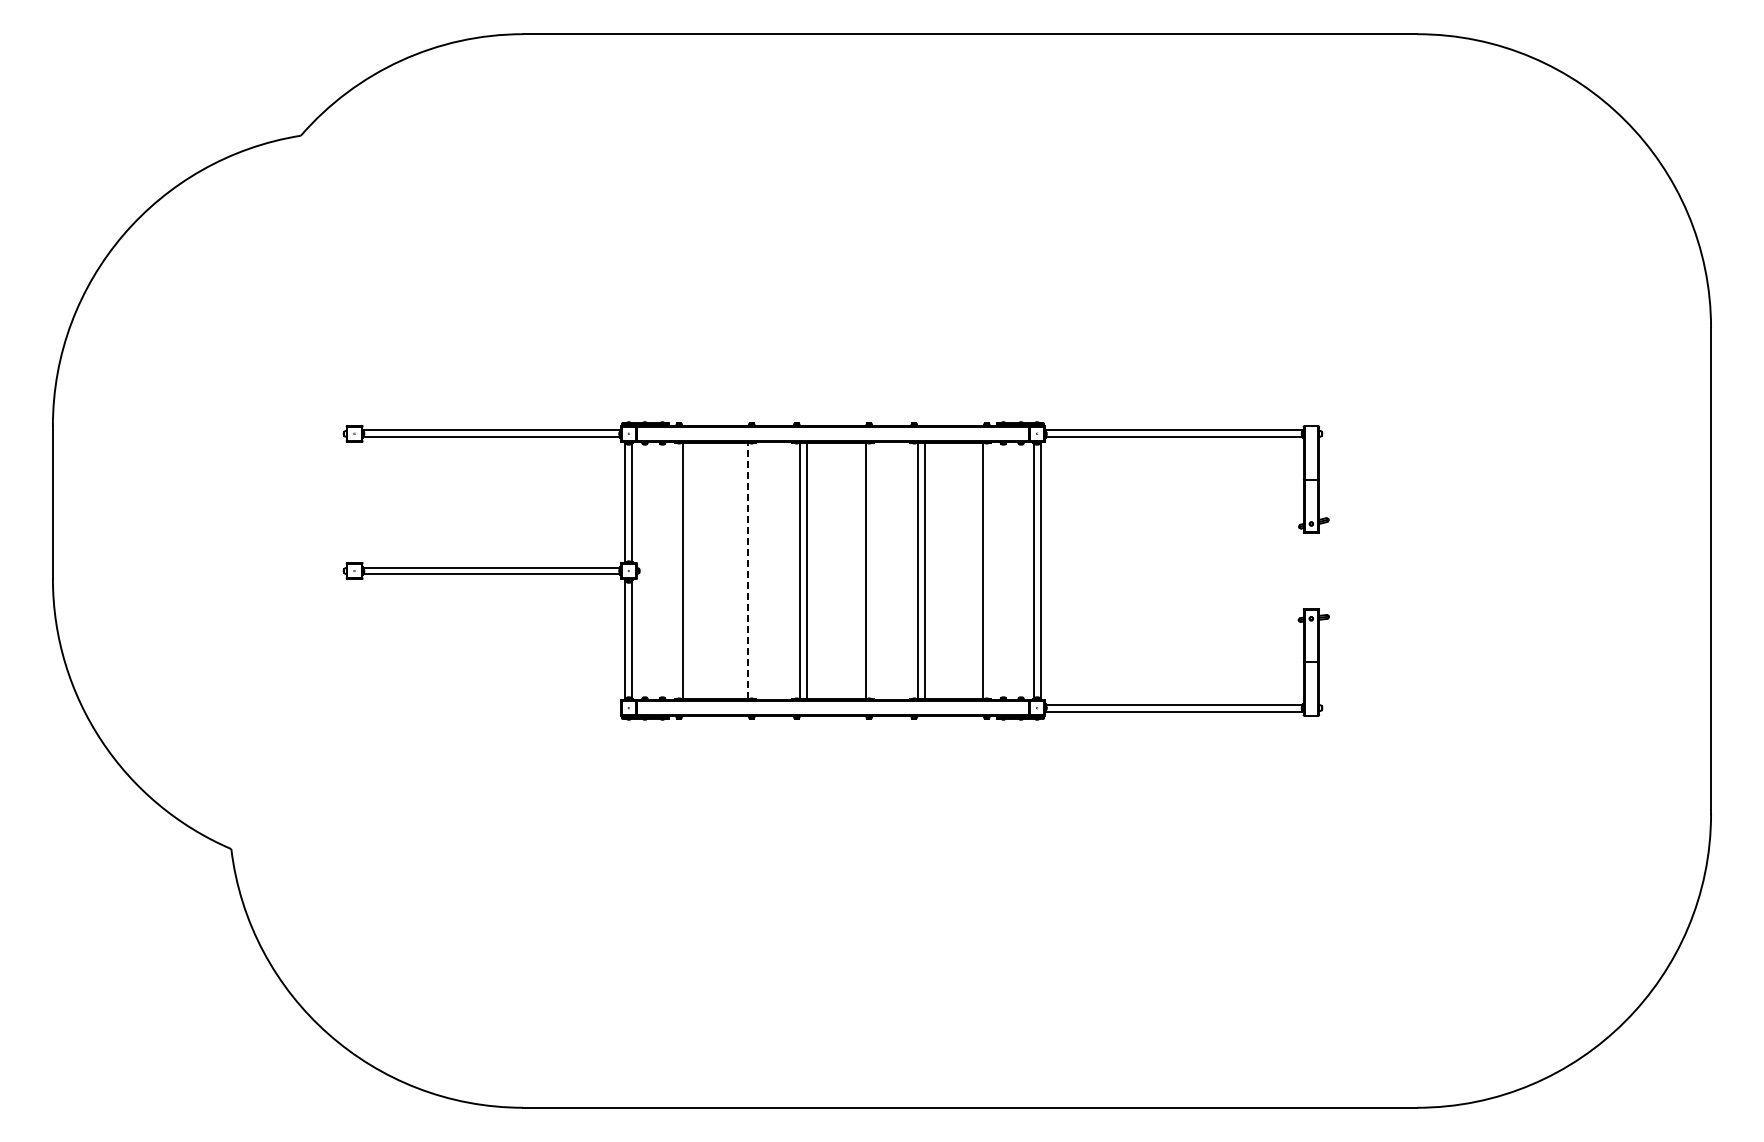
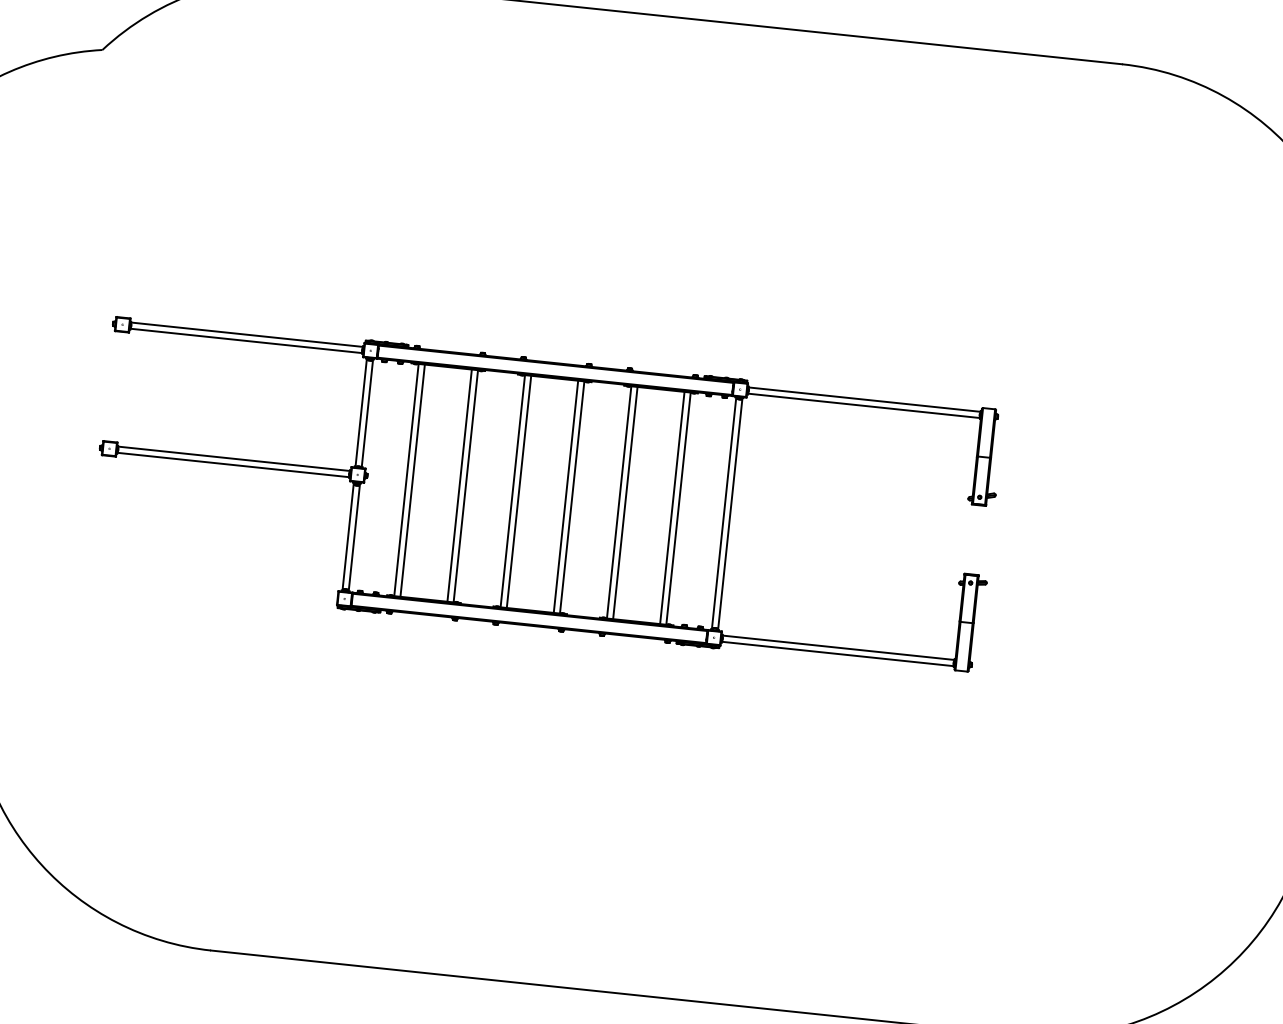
line: (689, 570) -> (412, 480), added
line: (741, 570) -> (459, 485), added
line: (748, 570) -> (466, 485), dashed -> solid
line: (858, 570) -> (565, 496), added
line: (976, 570) -> (672, 507), added

